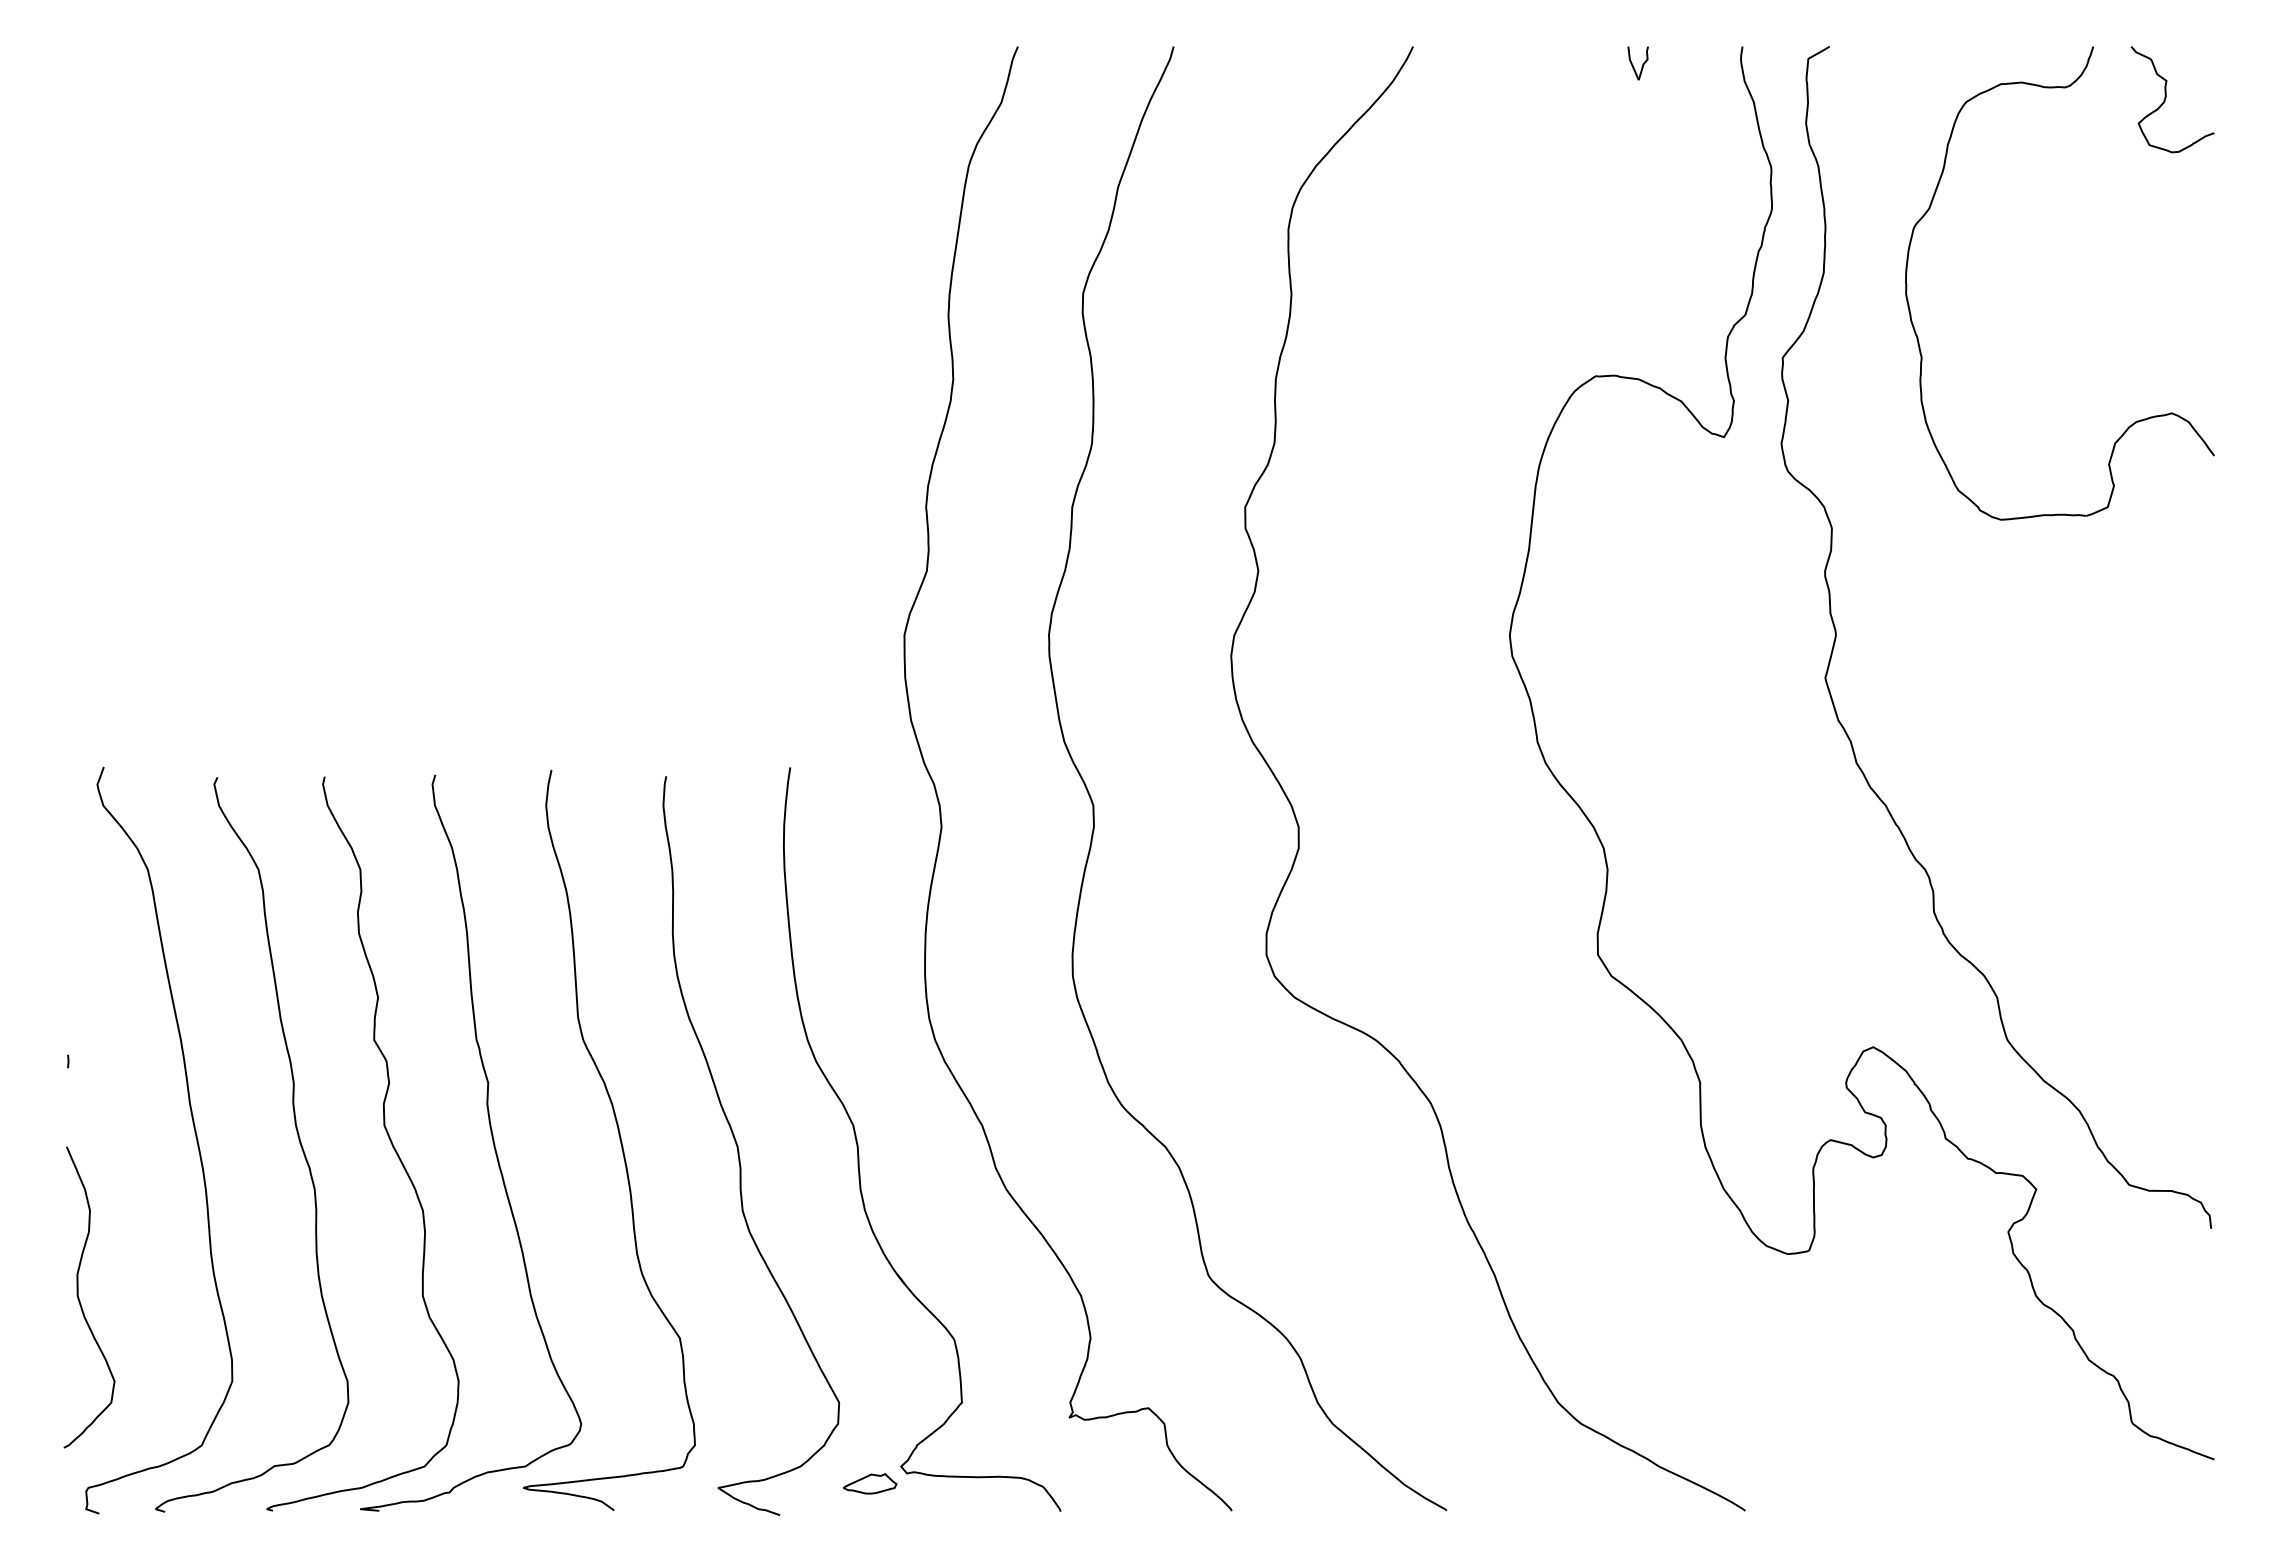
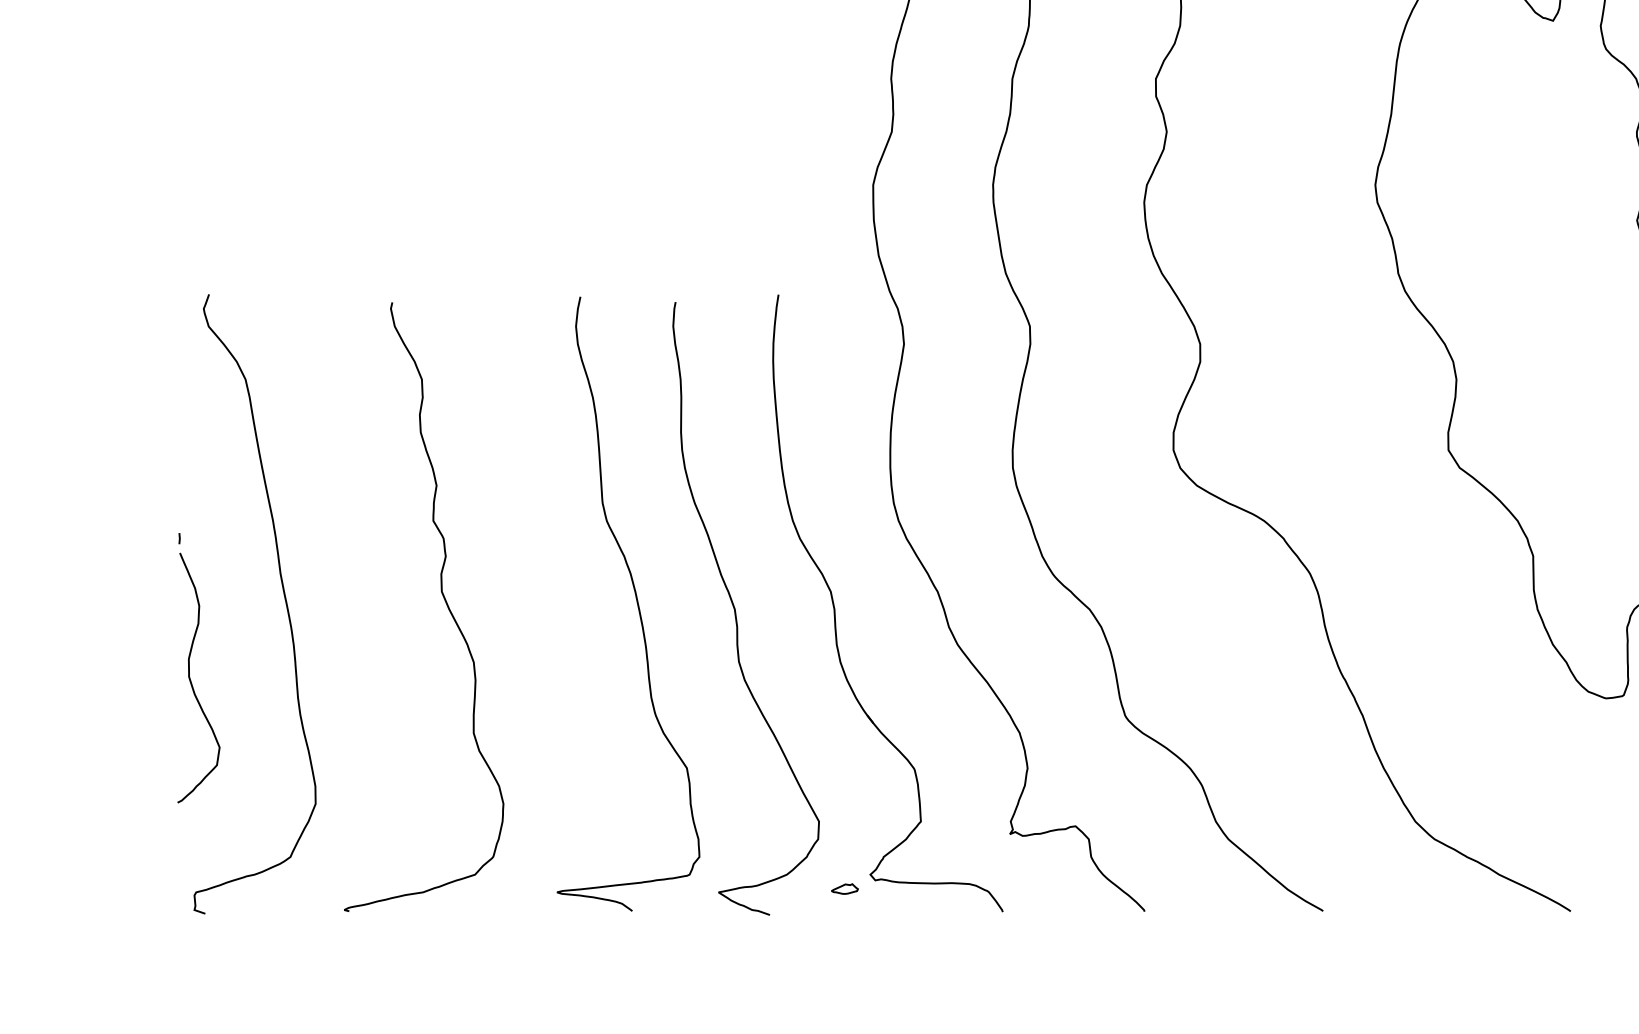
curve: (296, 1132) -> (368, 597), removed
curve: (491, 1137) -> (530, 601), removed
curve: (80, 1300) -> (191, 680), moved
part: (870, 1483) -> (845, 888), size x0.6

